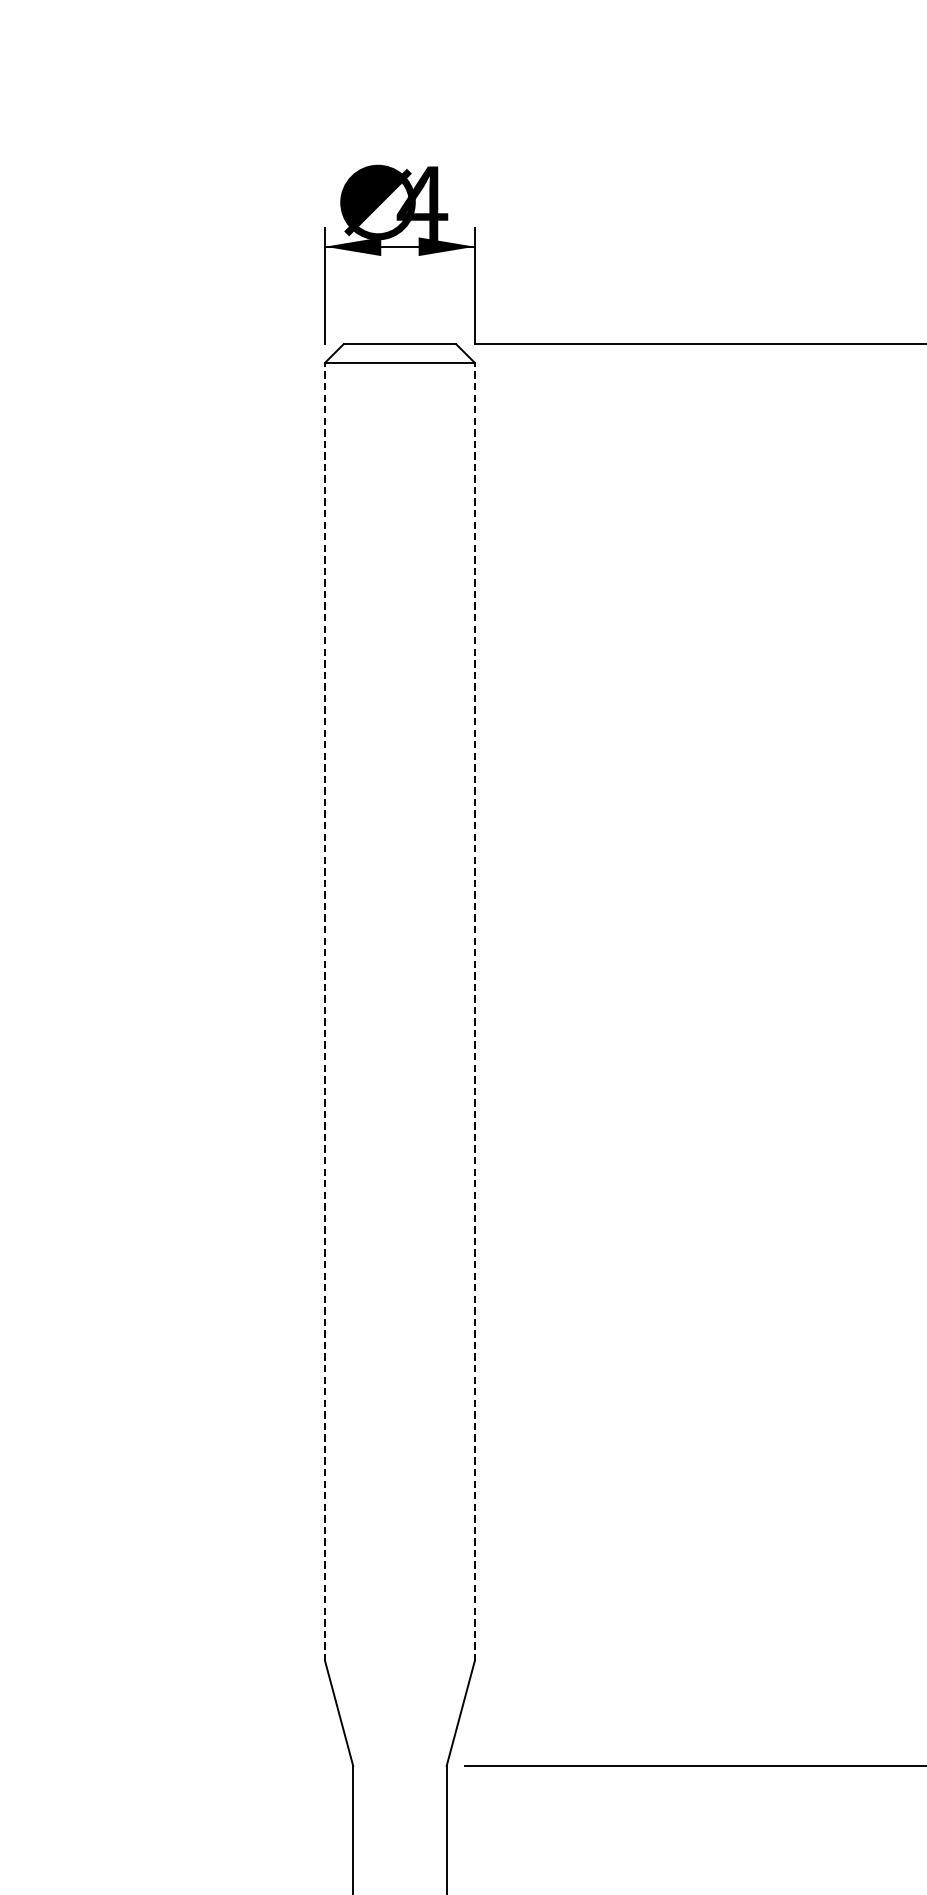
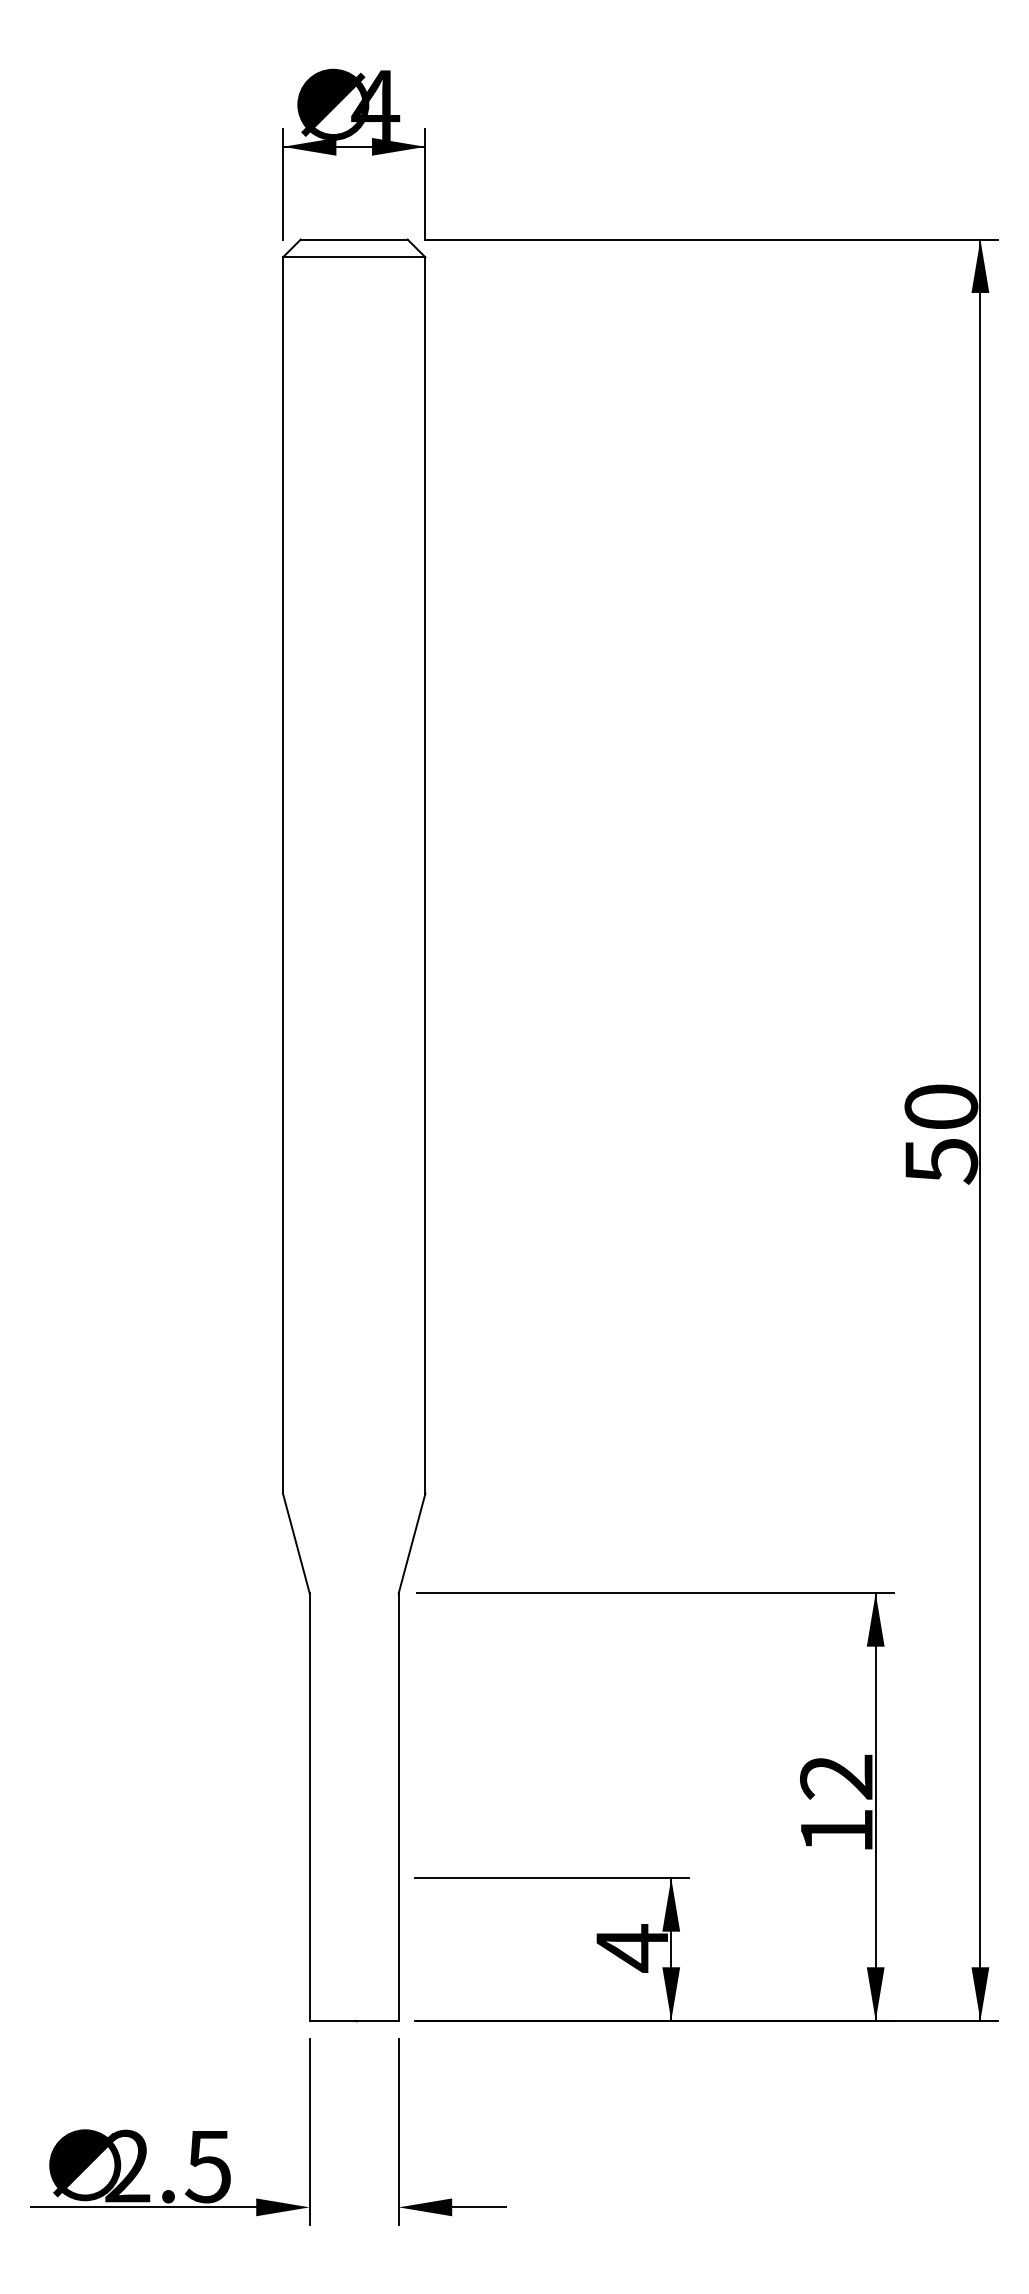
line: (324, 1011) -> (282, 874), dashed -> solid
line: (474, 1011) -> (425, 874), dashed -> solid

